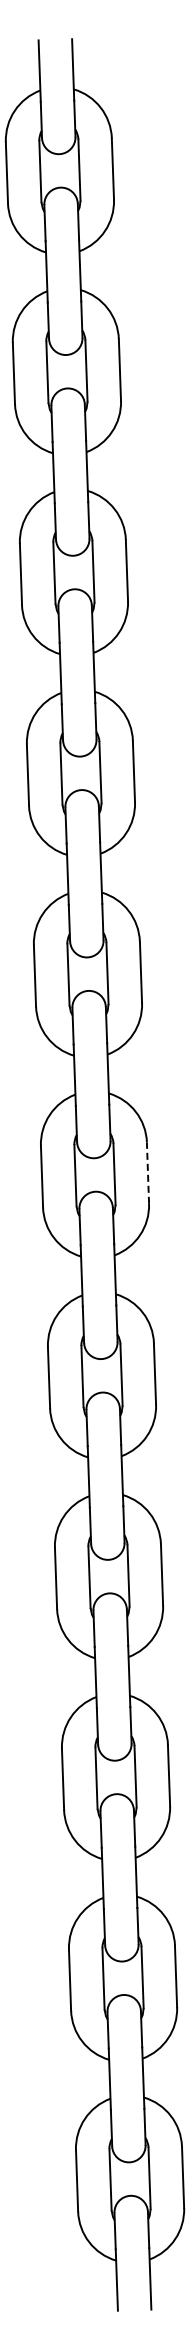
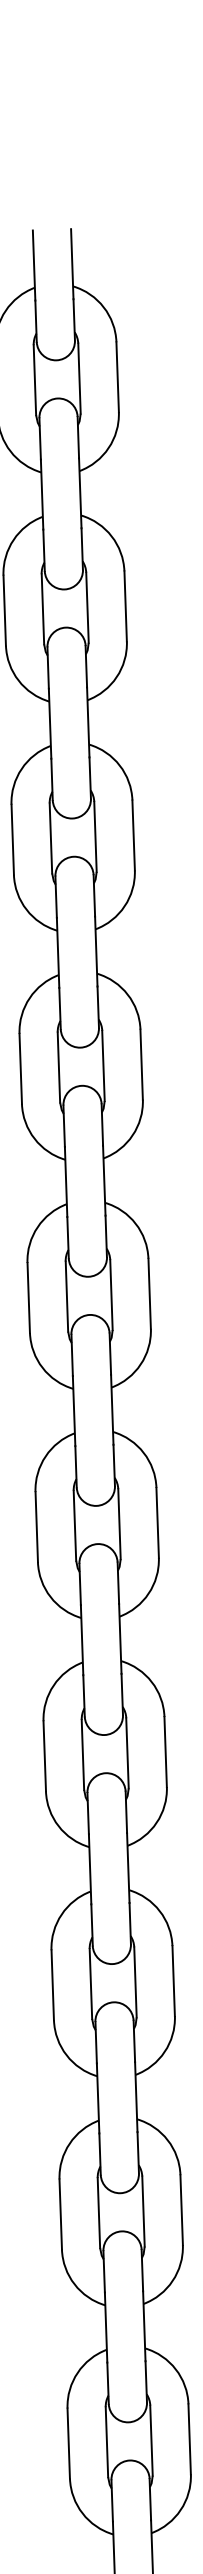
line: (147, 1173) -> (157, 1523), dashed -> solid

